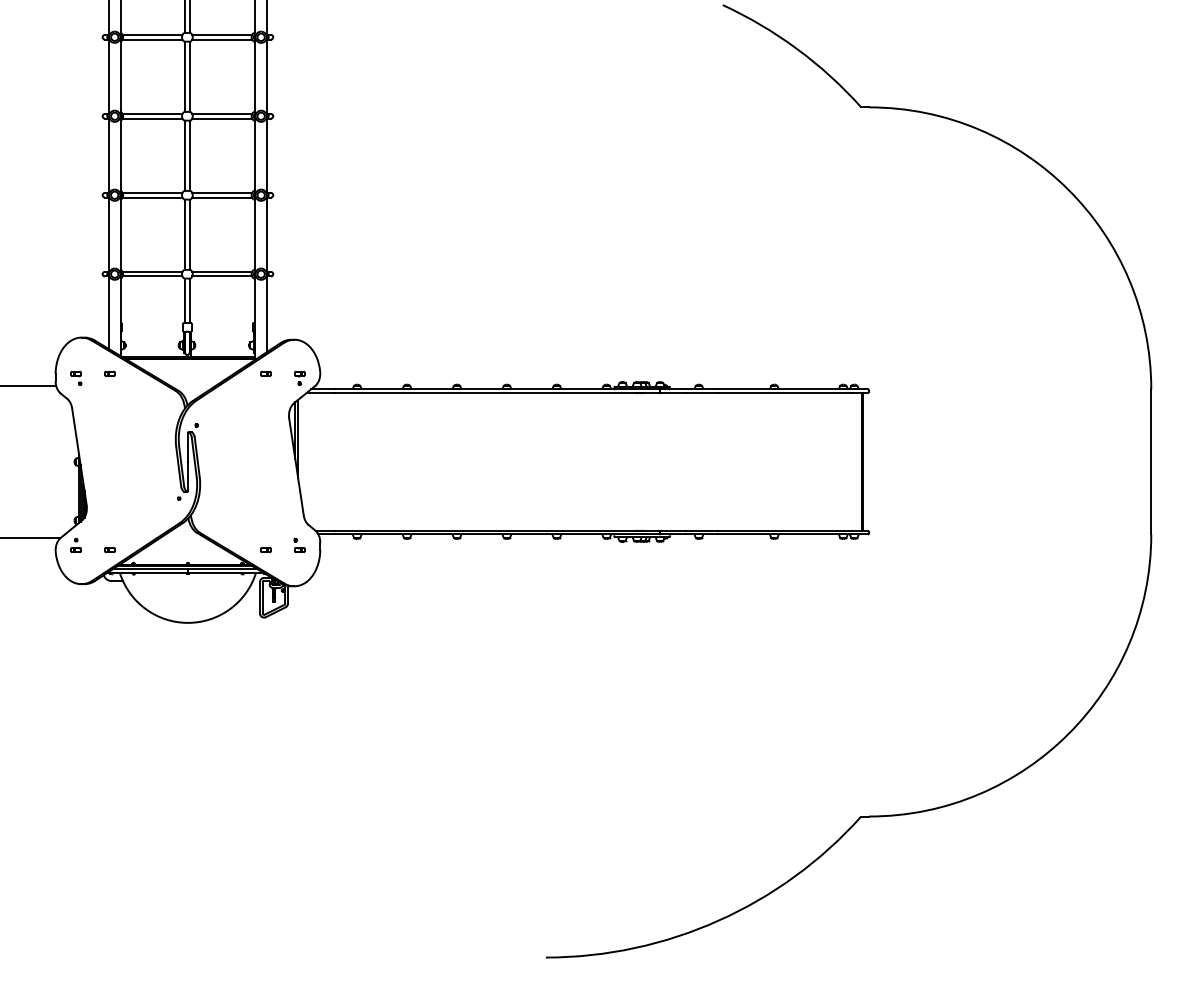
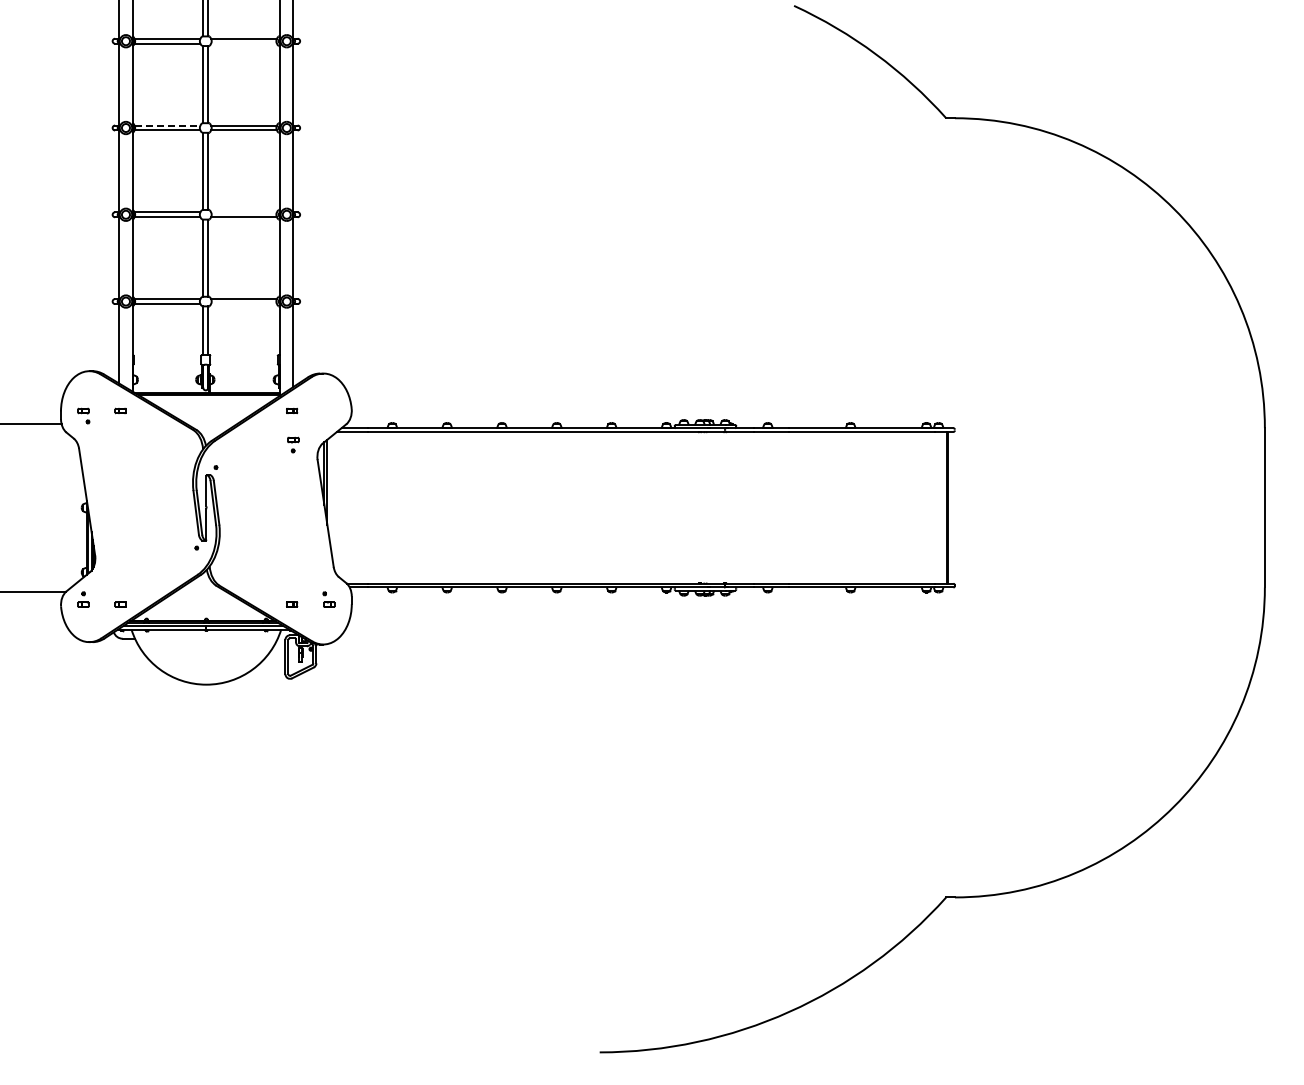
line: (221, 39) -> (243, 43), removed
line: (152, 113) -> (167, 125), solid -> dashed
line: (221, 193) -> (243, 212), removed
line: (221, 276) -> (243, 304), removed
part: (299, 377) -> (293, 444), moved

